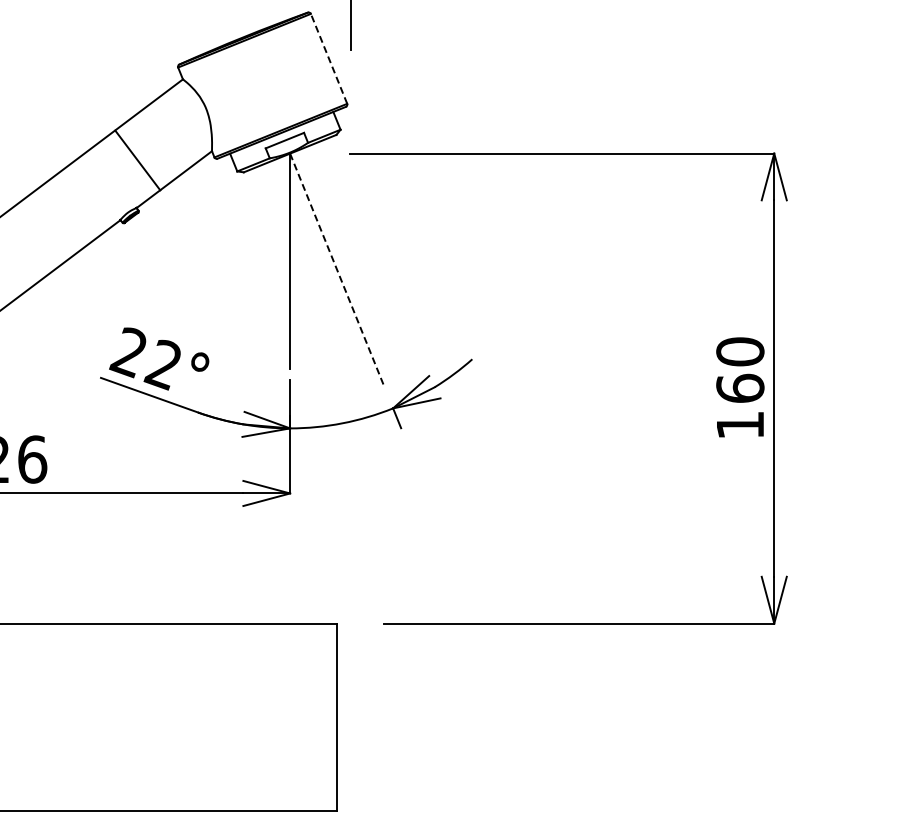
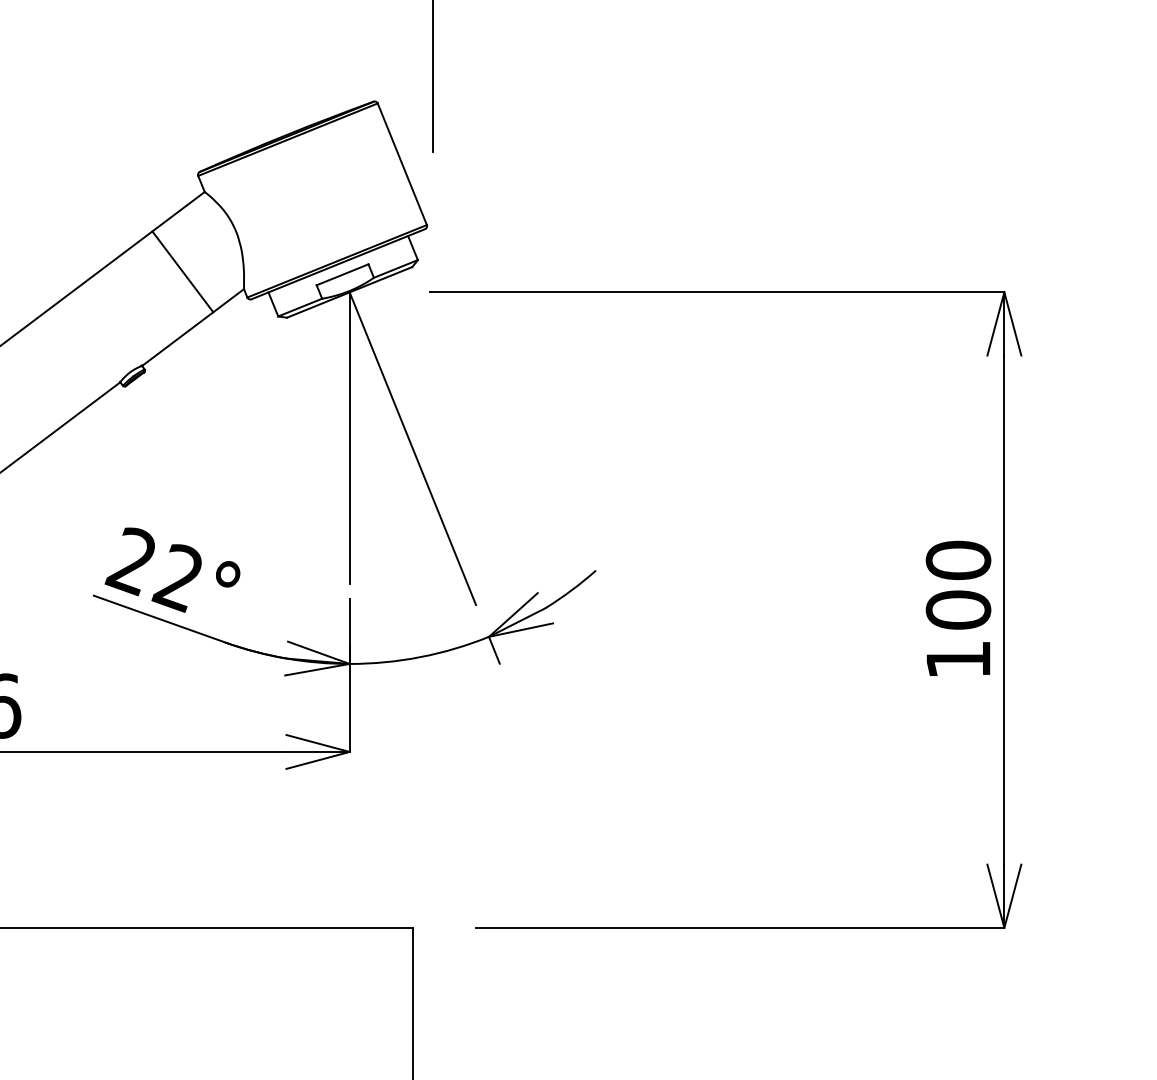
line: (328, 58) -> (401, 163), dashed -> solid
line: (137, 160) -> (182, 271), moved
line: (336, 269) -> (412, 449), dashed -> solid
text: (740, 388) -> (958, 609), 160 -> 100

